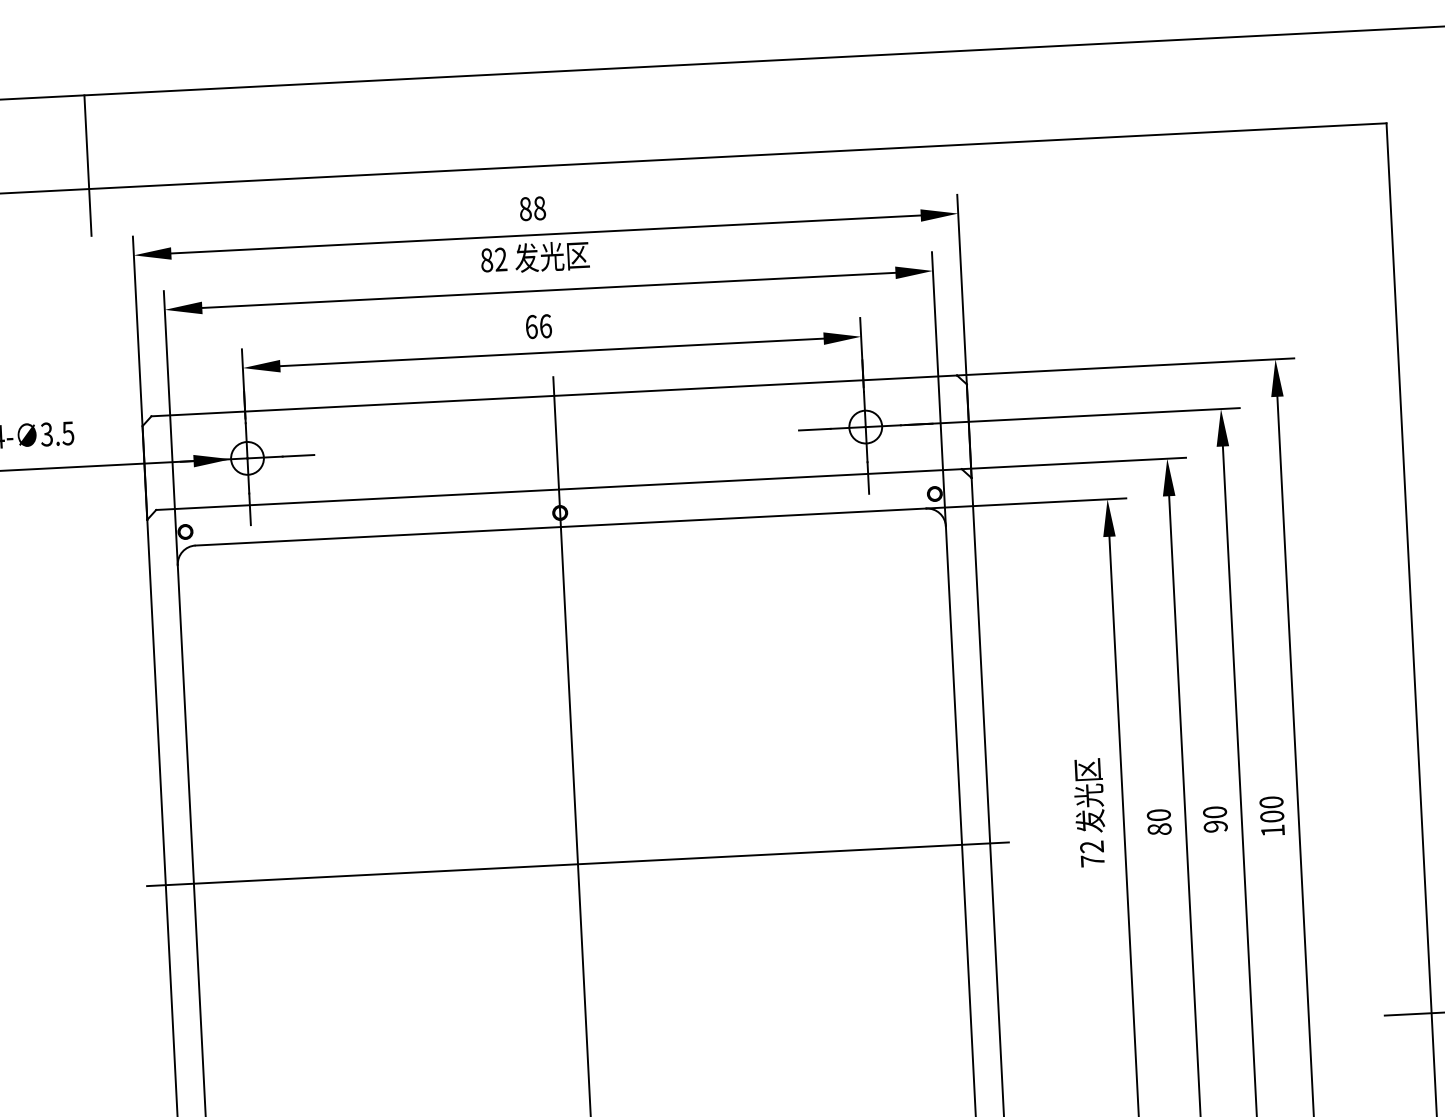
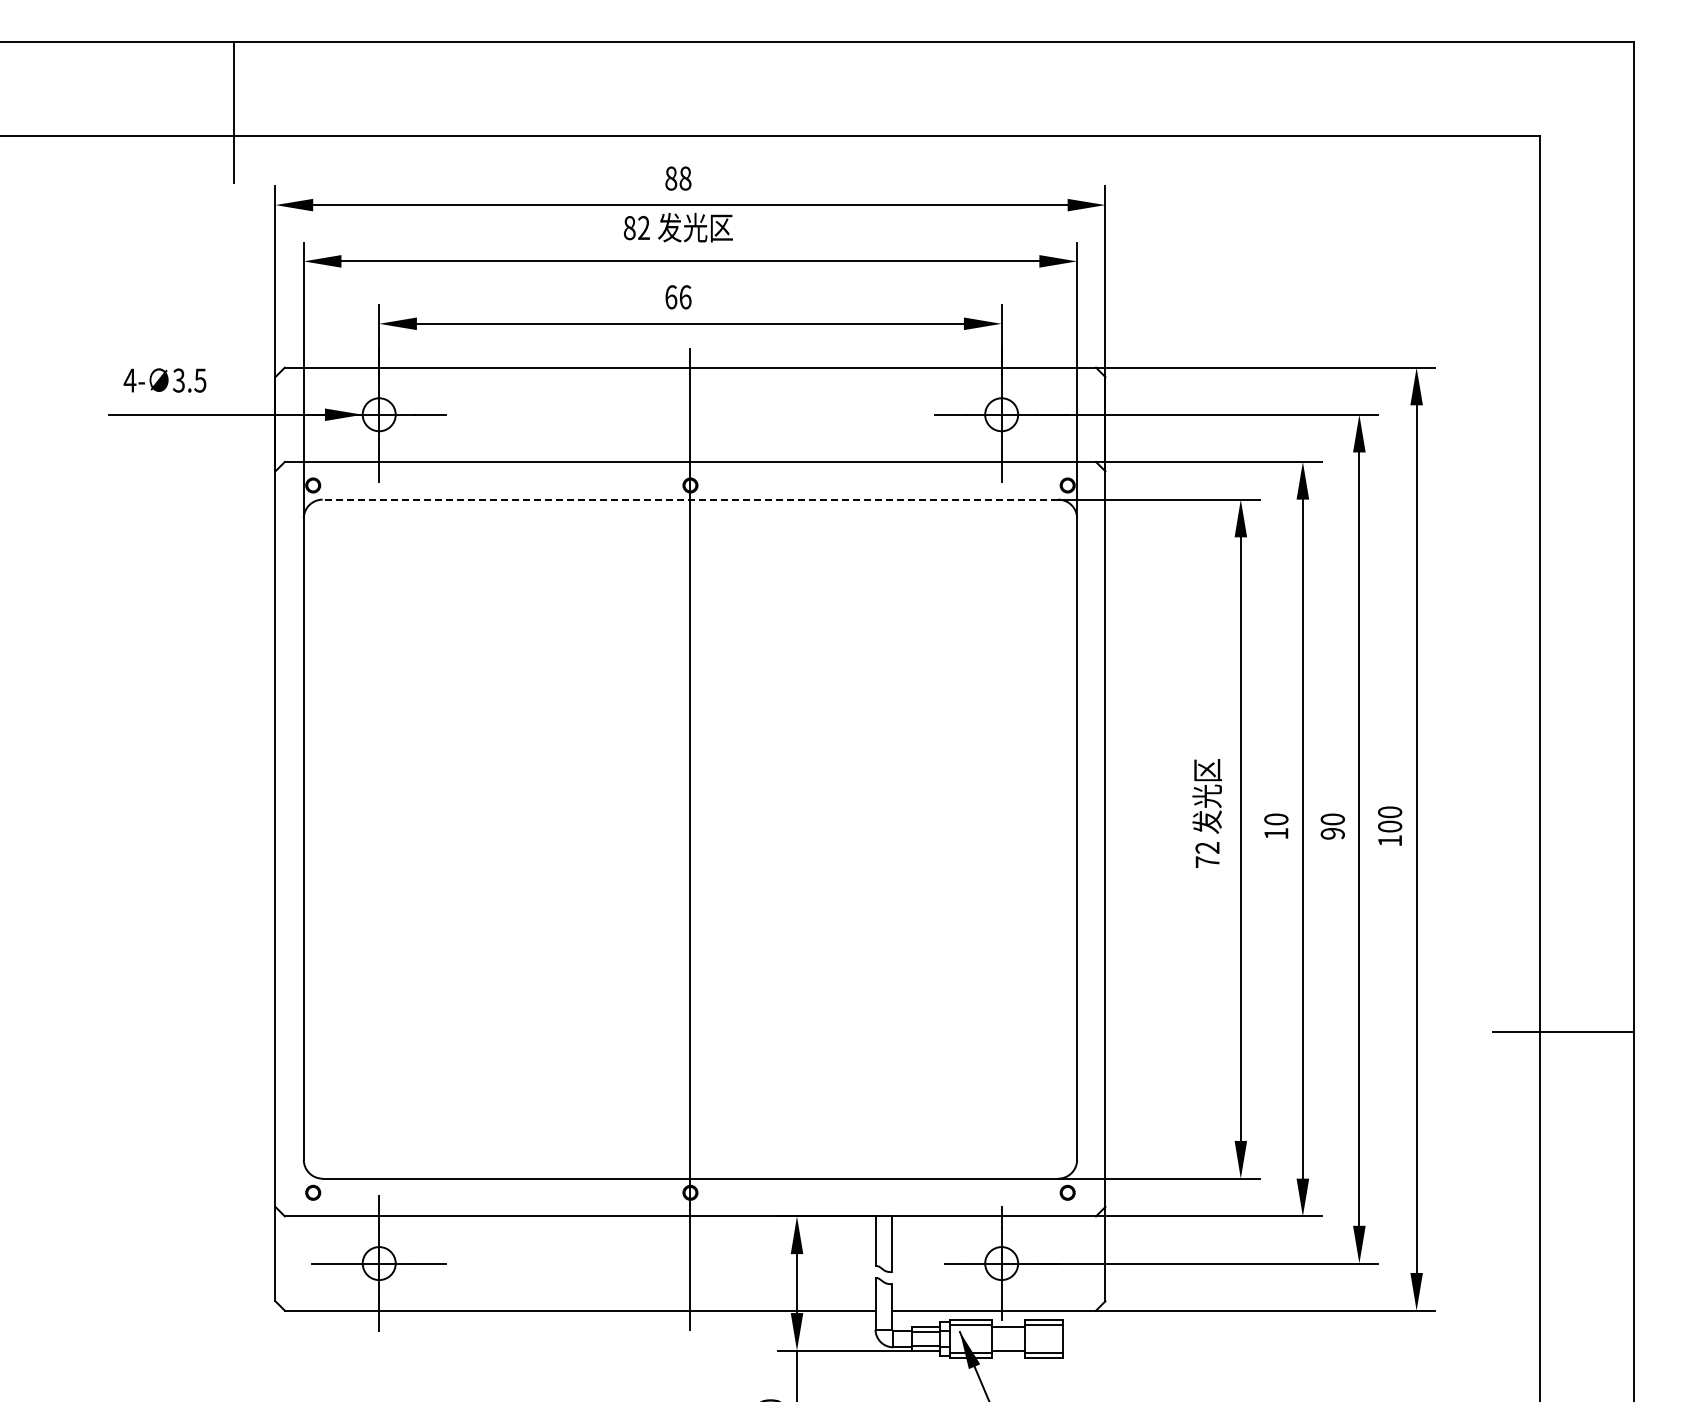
line: (560, 526) -> (690, 499), solid -> dashed
text: (1159, 829) -> (1276, 833), 80 -> 10
line: (578, 864) -> (690, 839), removed

